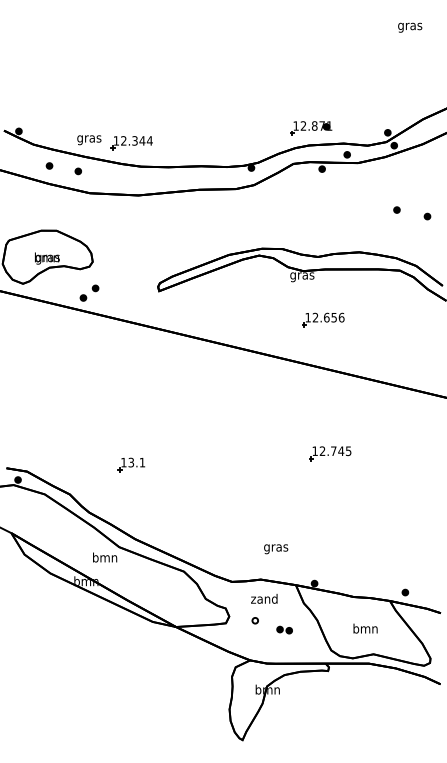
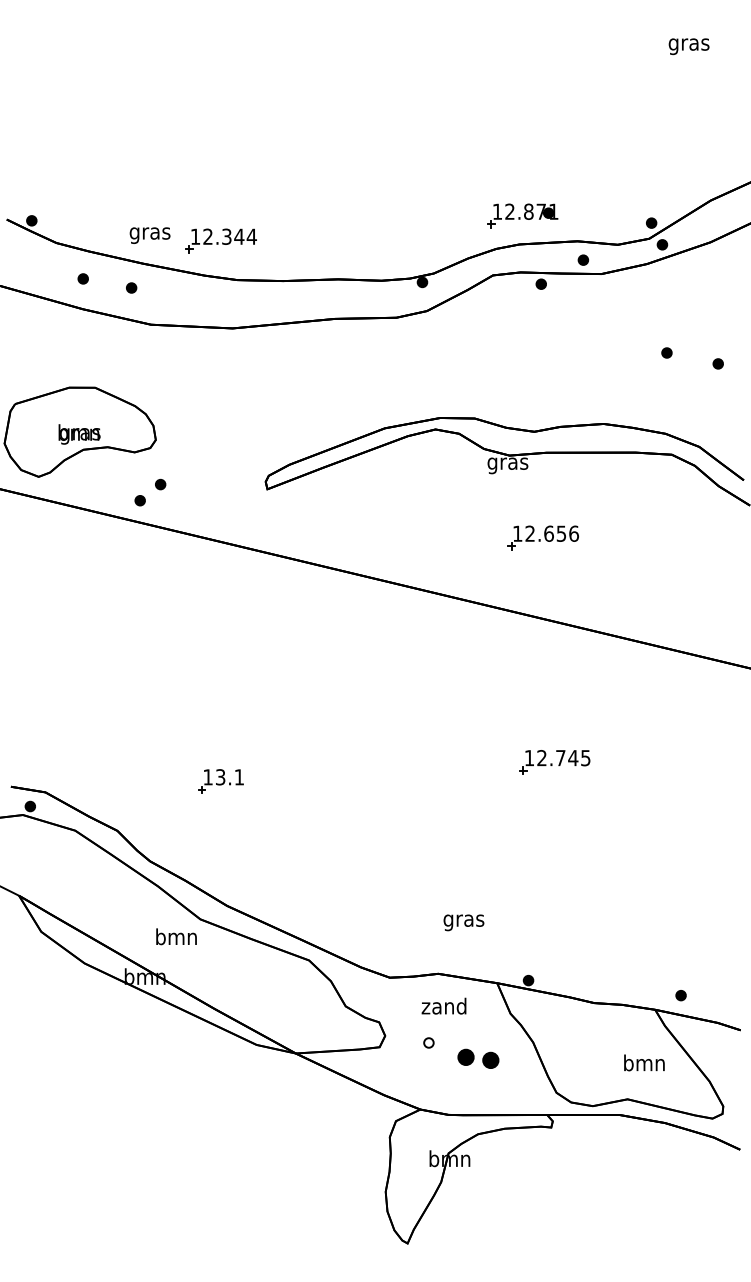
text: (365, 628) -> (644, 1062), moved
part: (284, 629) -> (477, 1057), size x1.6

